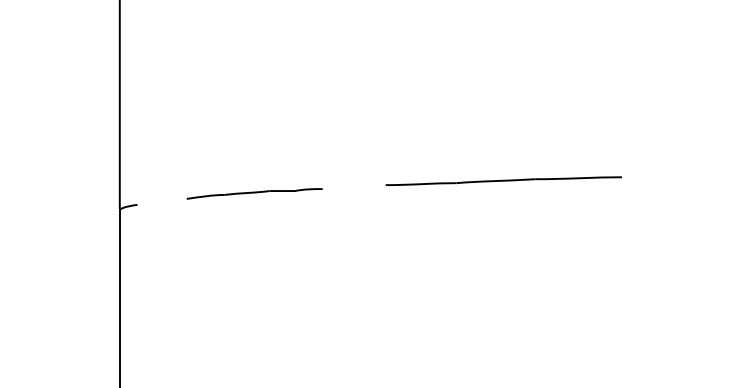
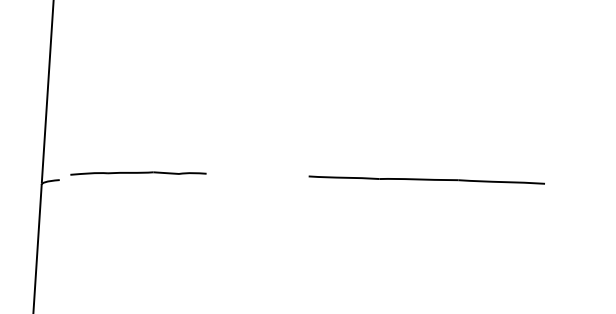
part: (254, 193) -> (138, 173), moved

